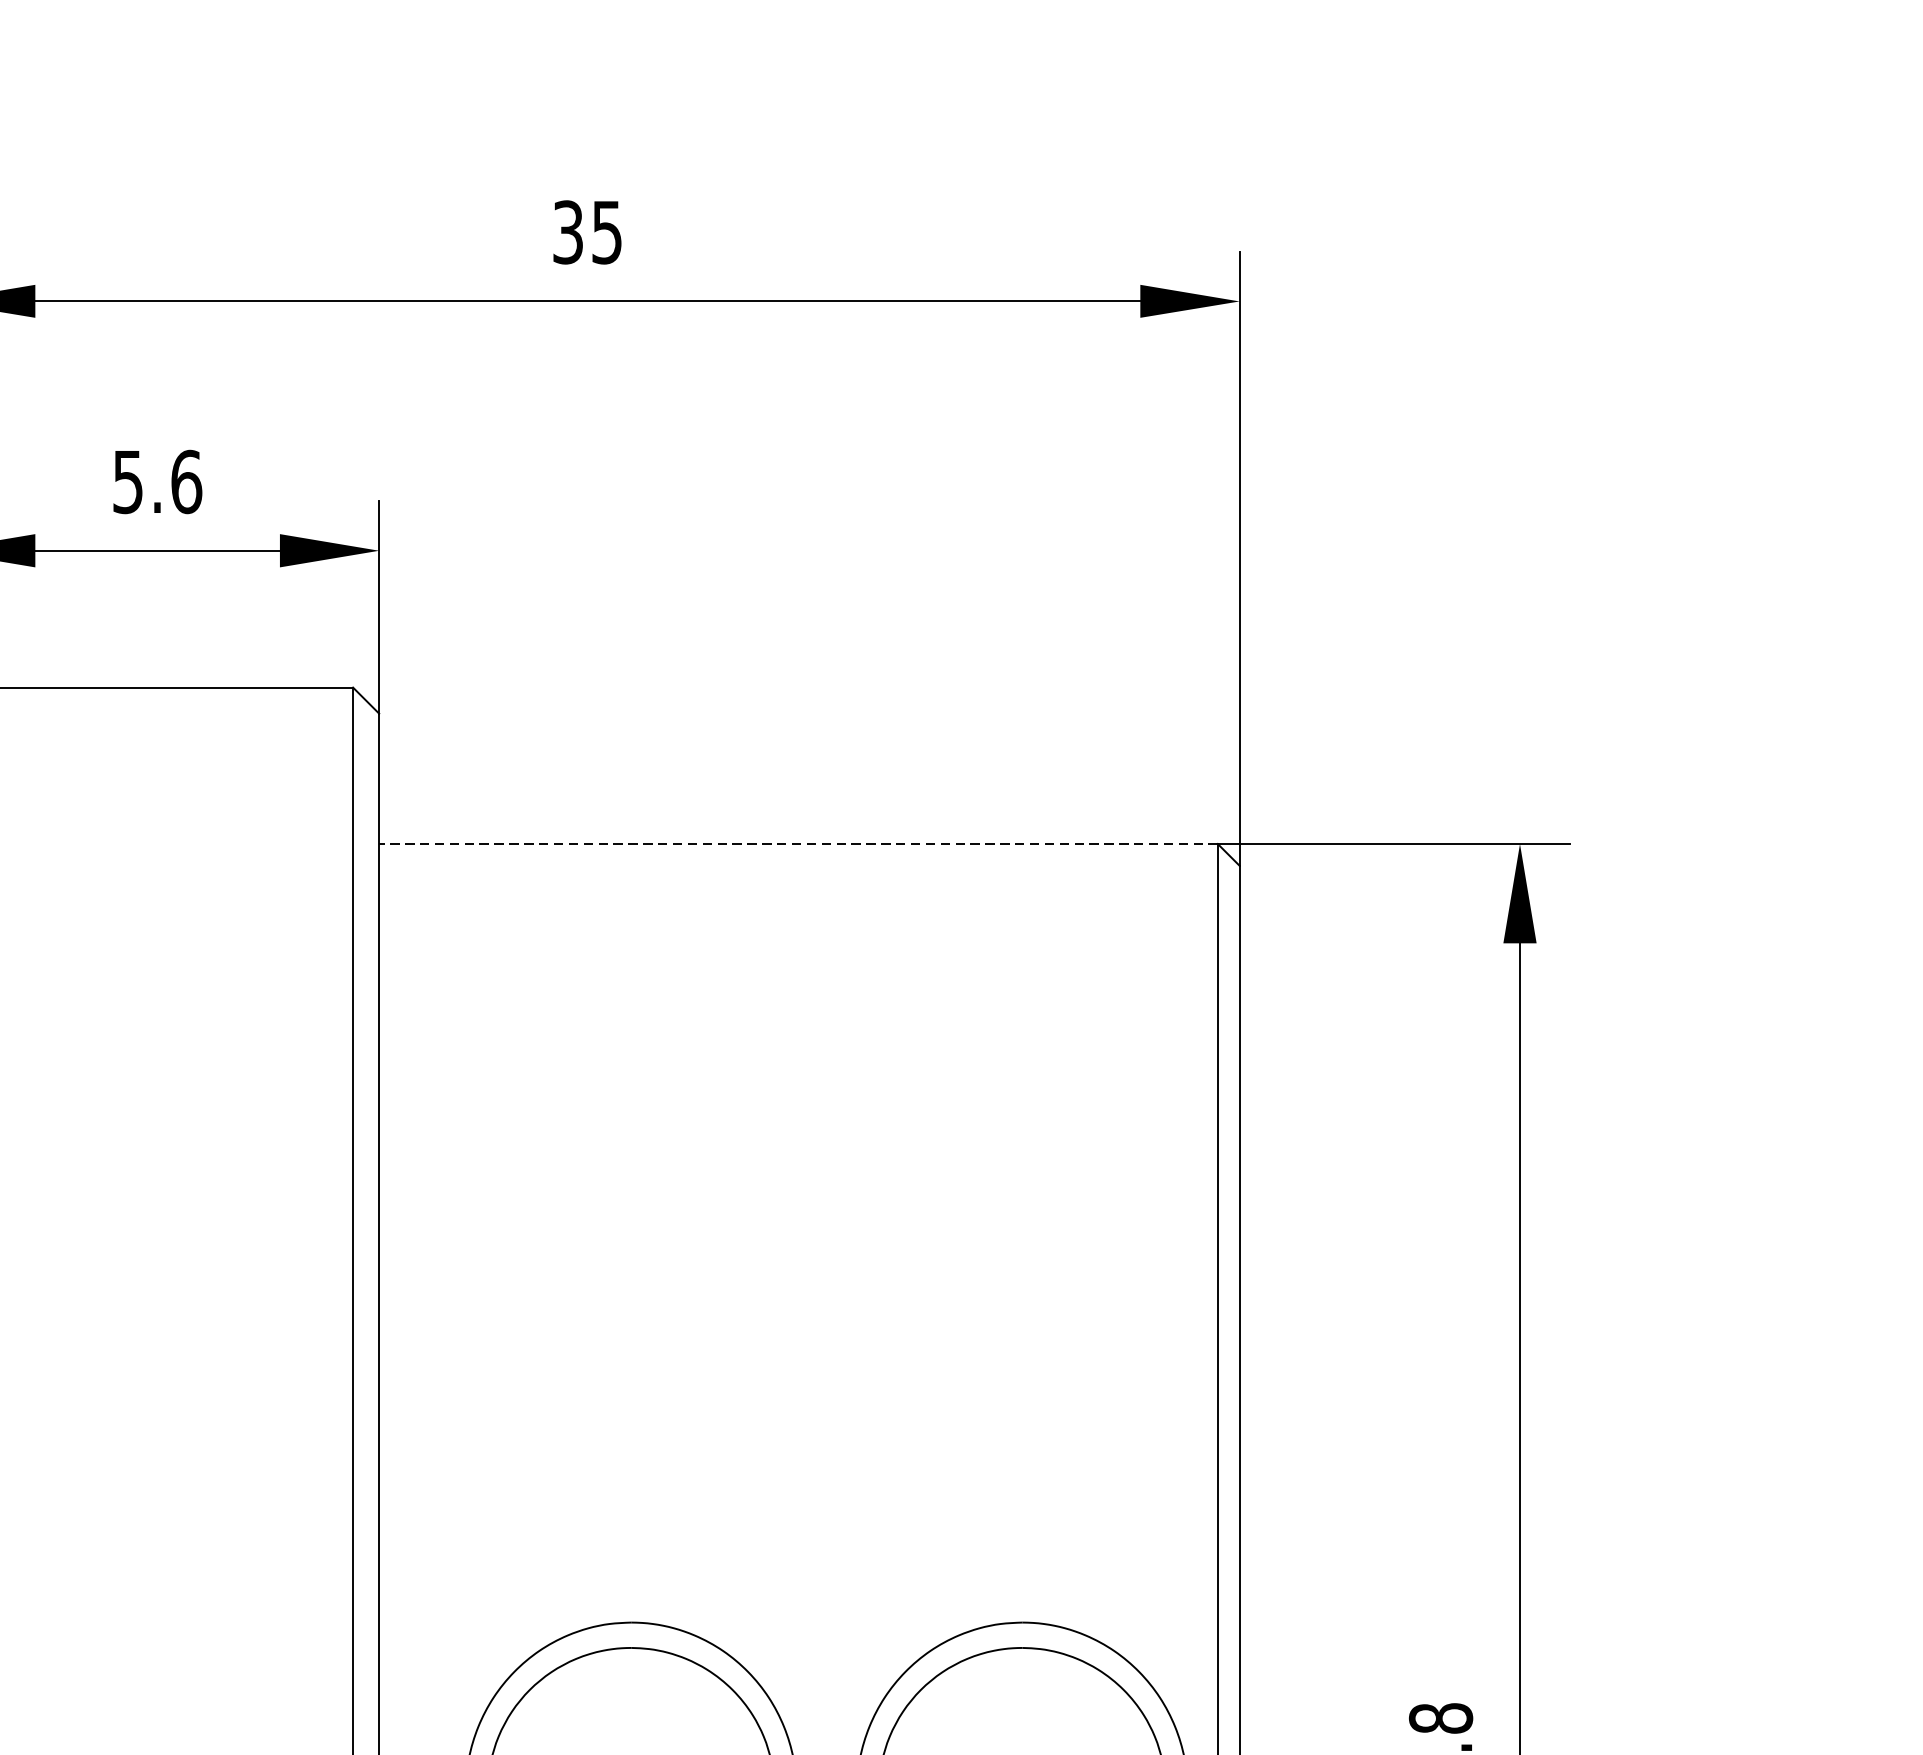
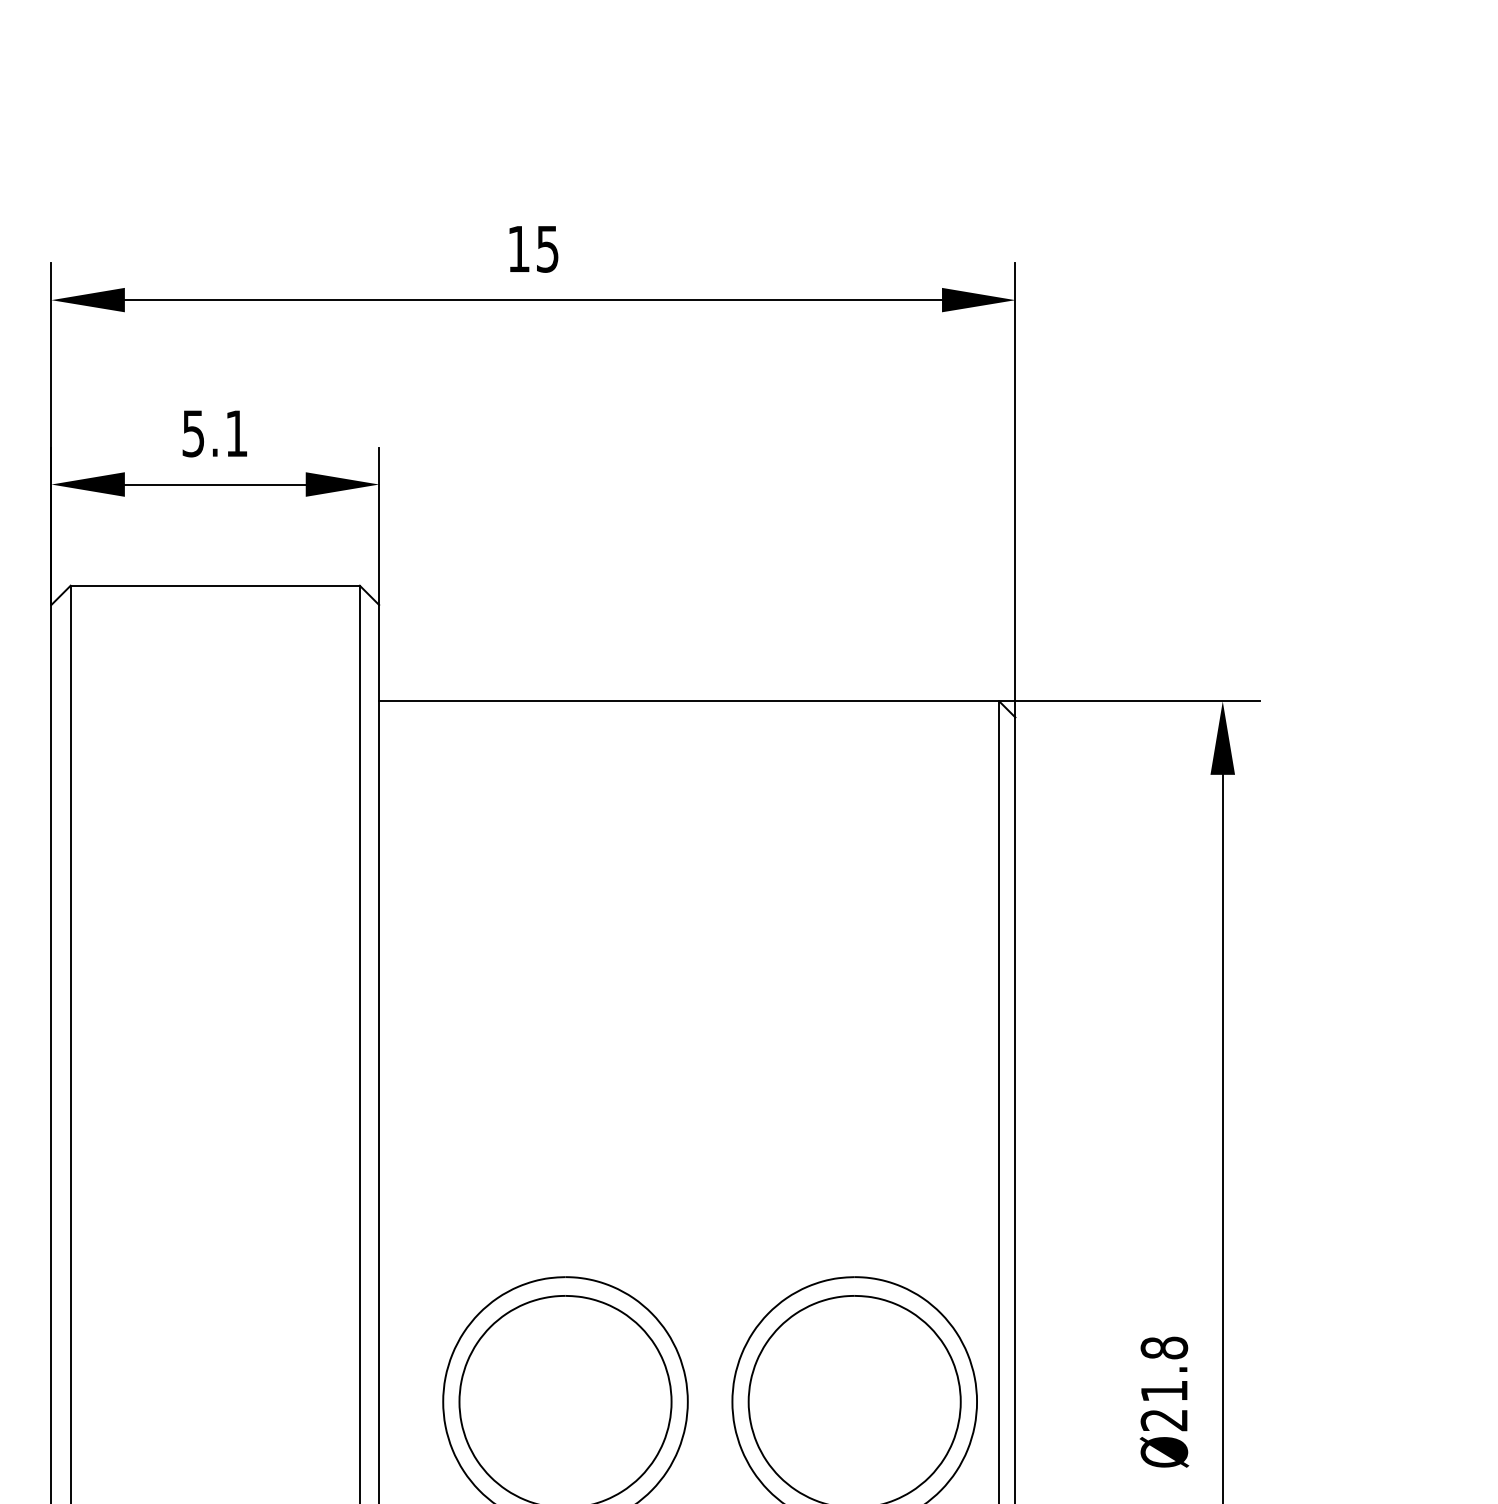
text: (567, 231) -> (518, 248), 35 -> 15
text: (186, 481) -> (236, 433), 5.6 -> 5.1
line: (797, 844) -> (688, 701), dashed -> solid

